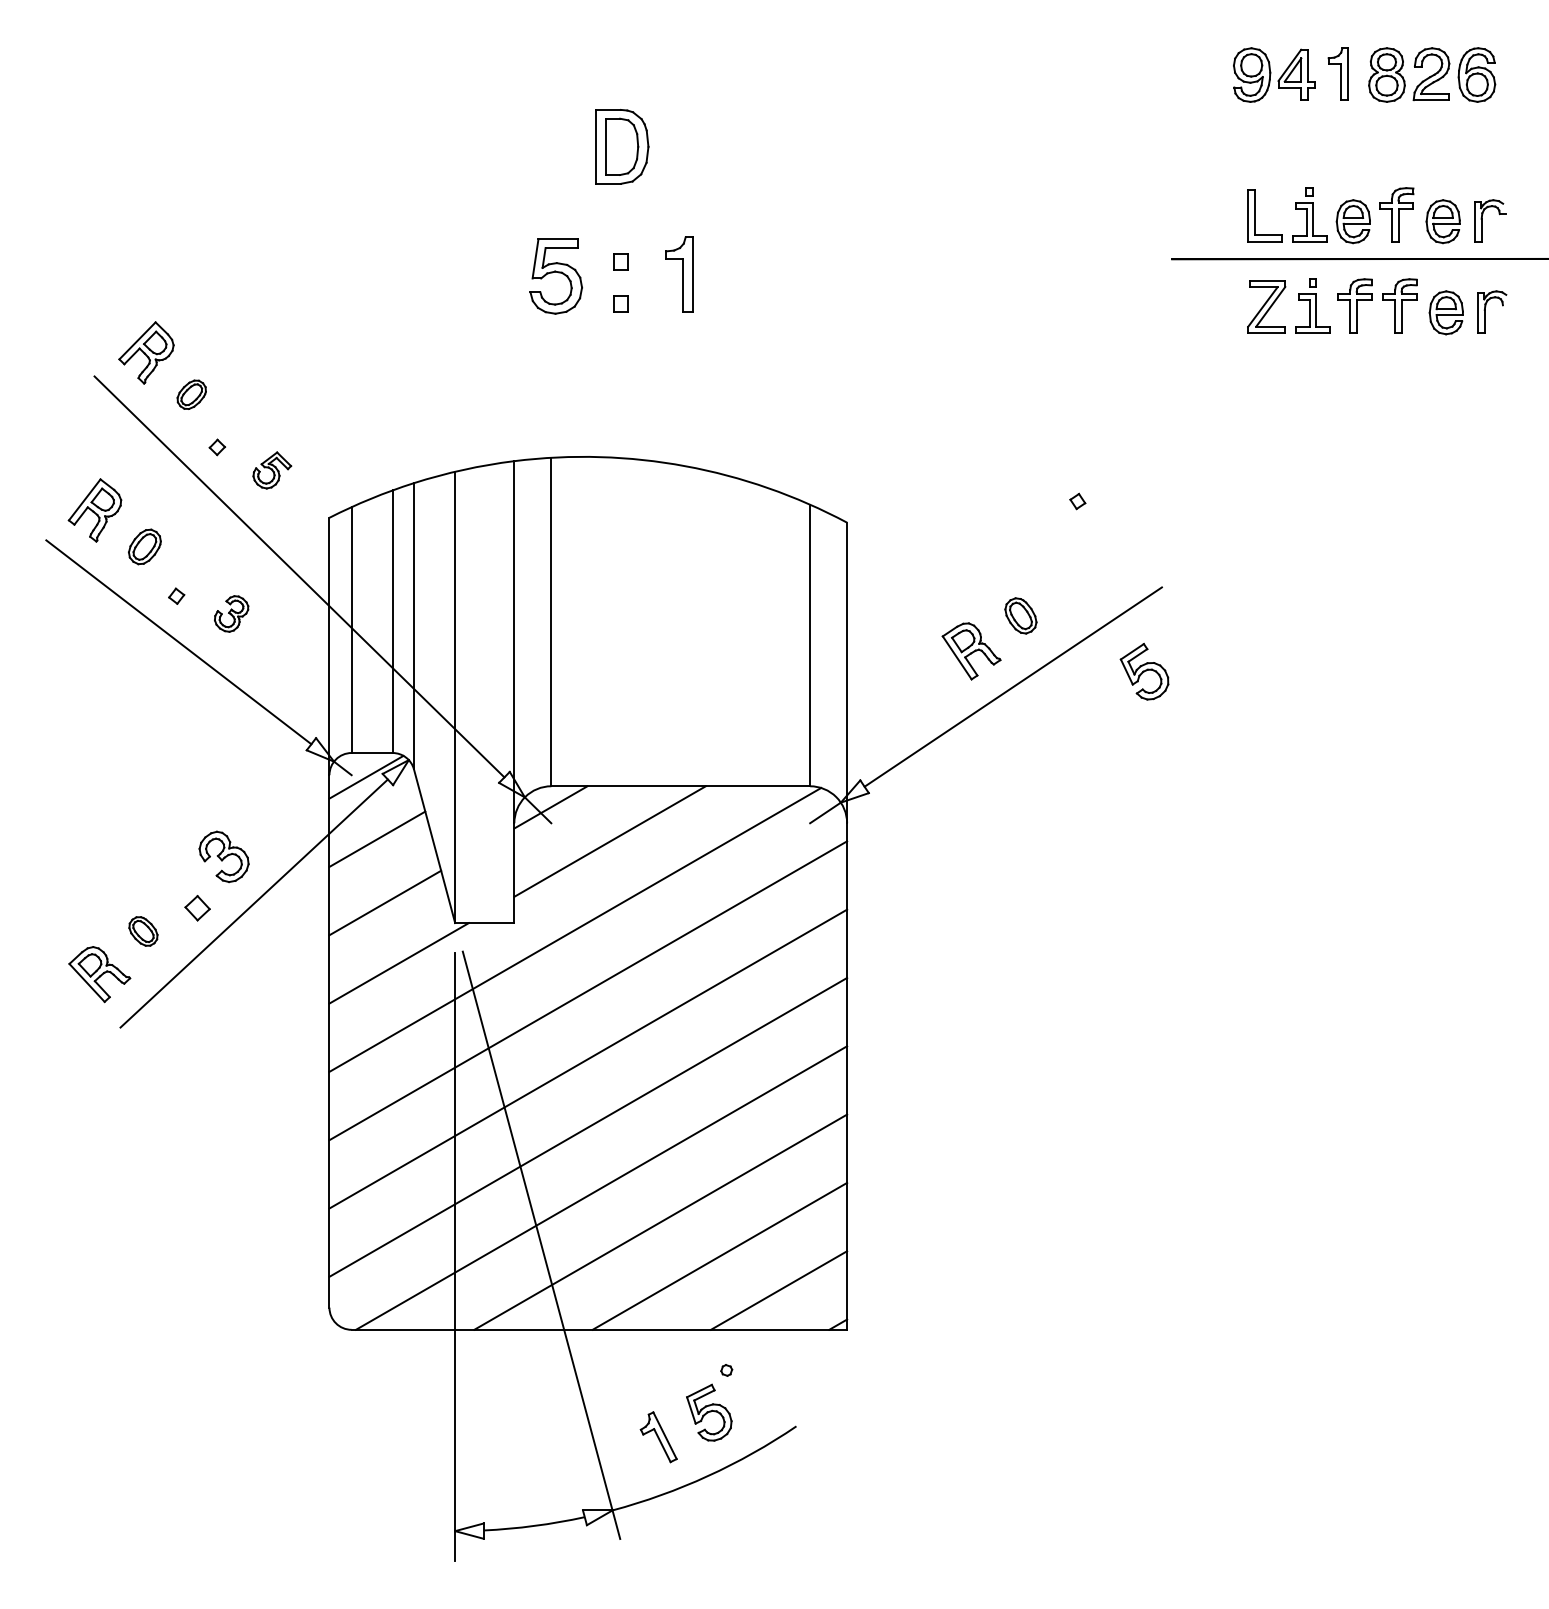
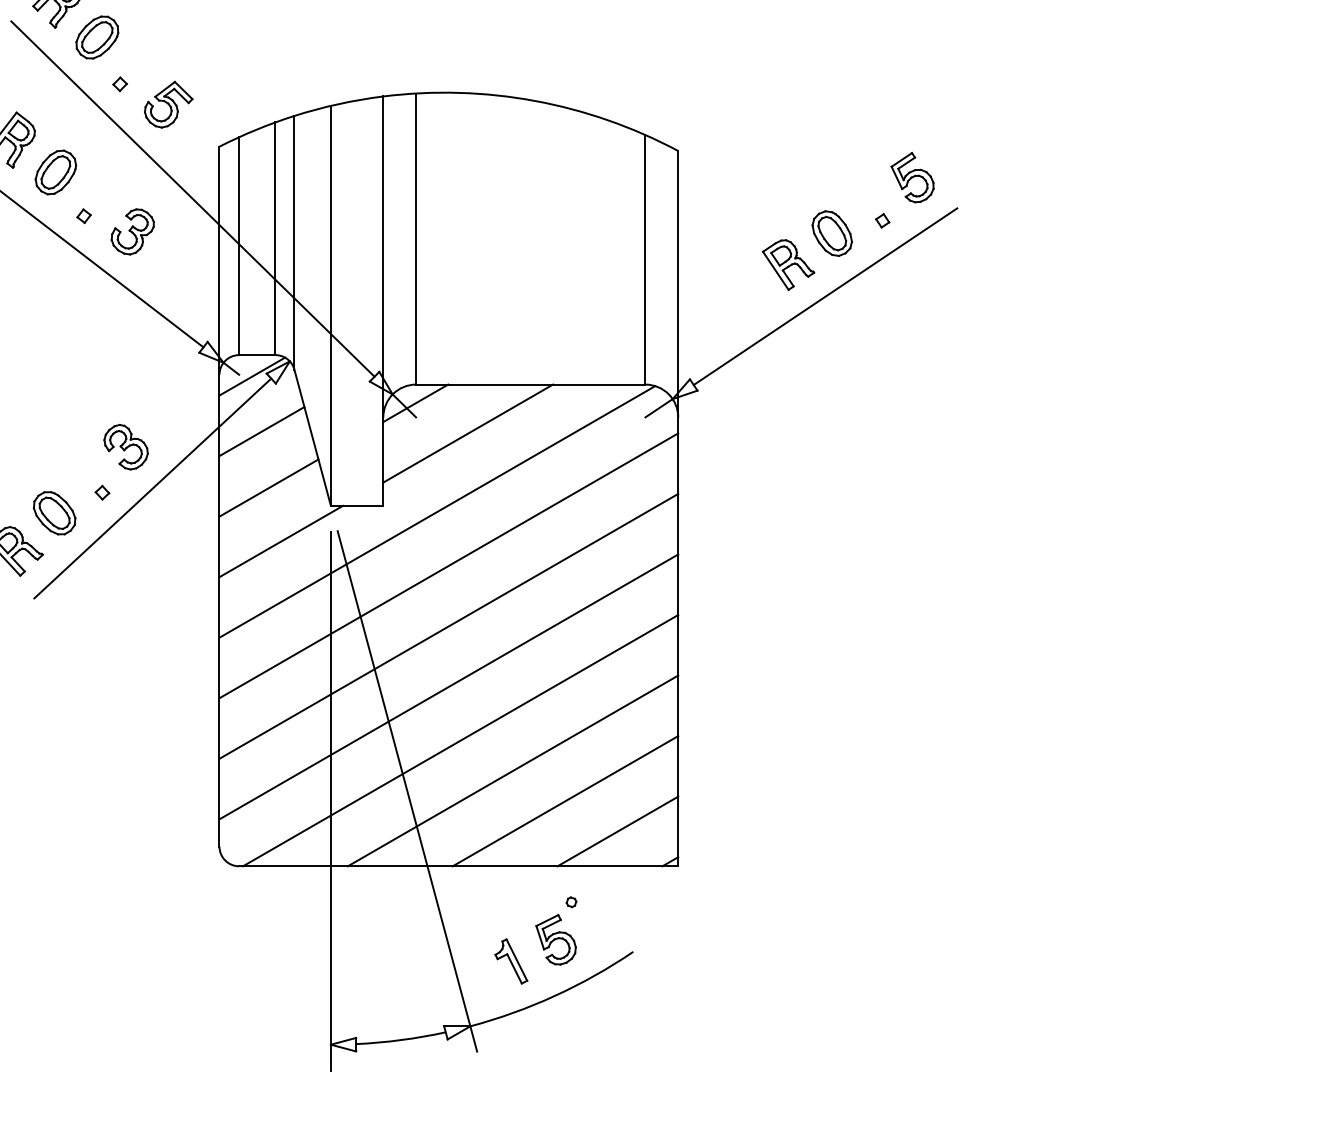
part: (191, 394) -> (97, 37), size x1.67
part: (272, 470) -> (169, 104), size x1.43
part: (1077, 501) -> (882, 220), moved
part: (144, 546) -> (55, 172), size x1.43
part: (231, 613) -> (132, 231), size x1.43
part: (1020, 615) -> (831, 233), size x1.43
part: (1144, 671) -> (912, 177), moved
part: (196, 908) -> (101, 492), size x0.62
part: (143, 931) -> (54, 513), size x1.67

